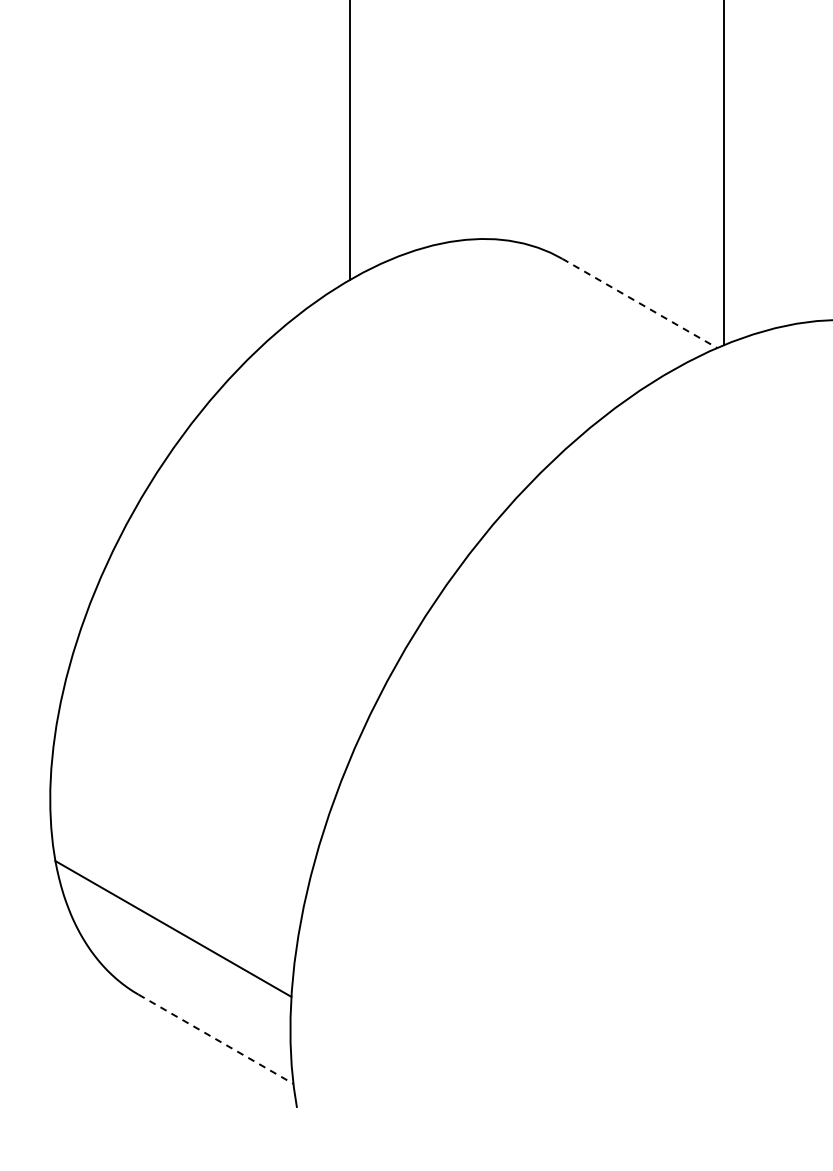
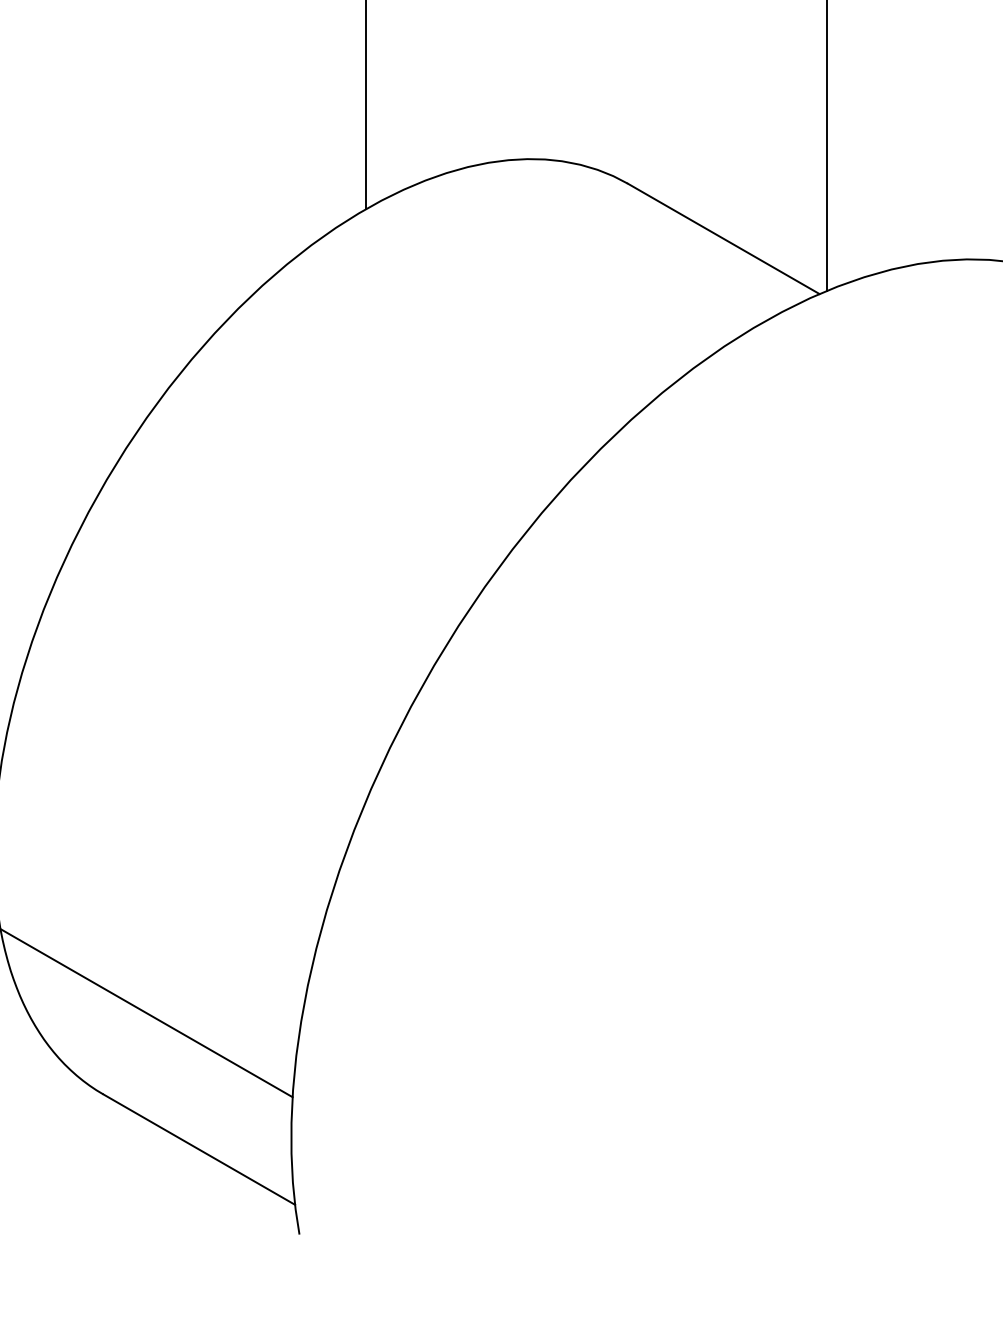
line: (640, 303) -> (724, 238), dashed -> solid
line: (216, 1039) -> (199, 1149), dashed -> solid

